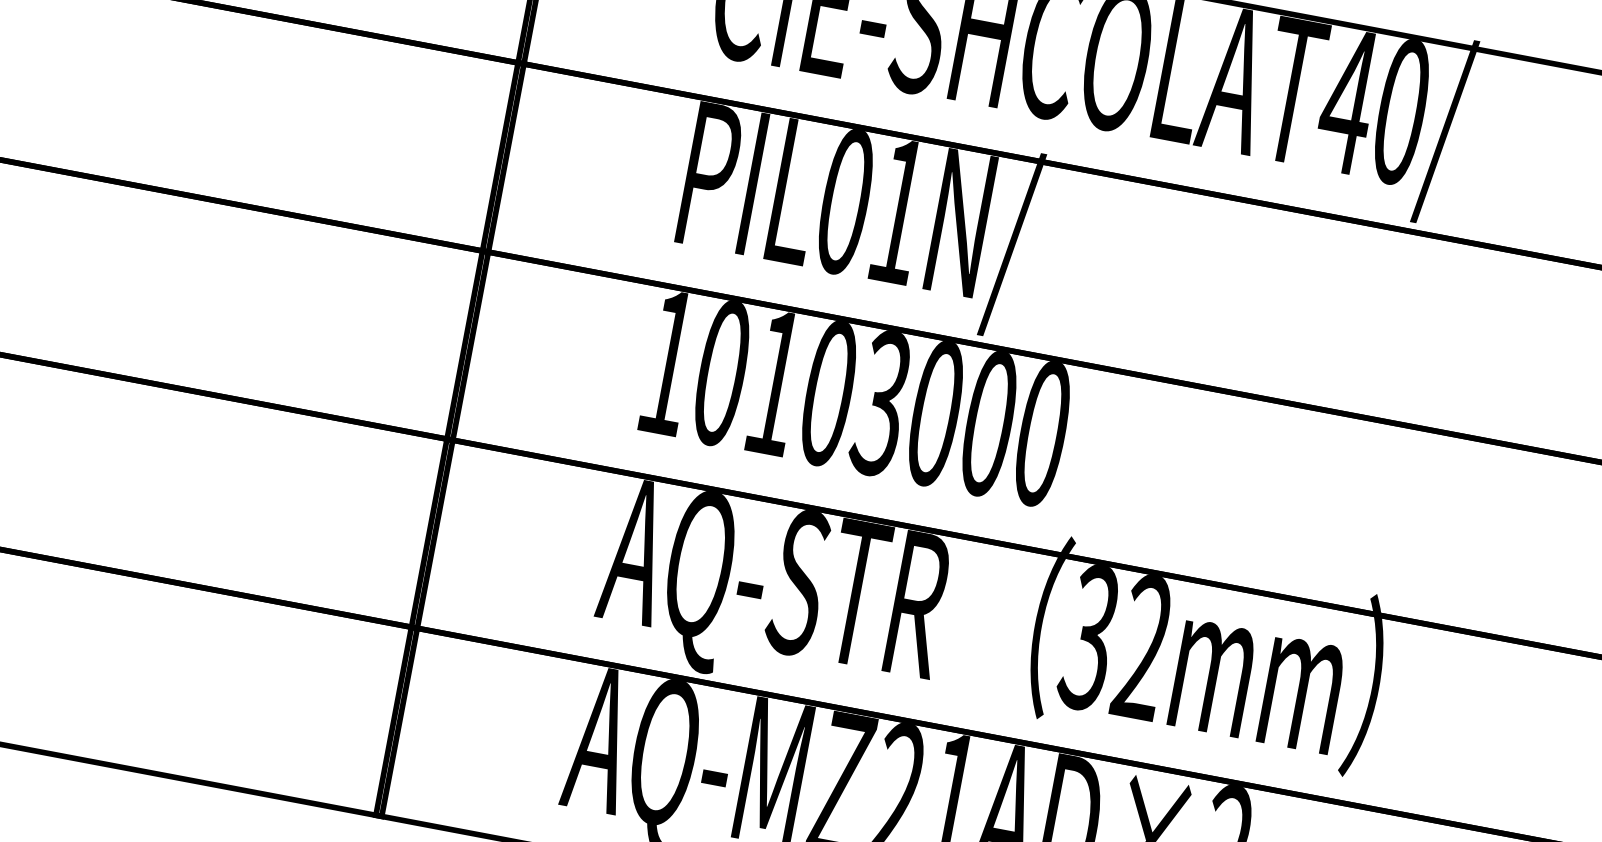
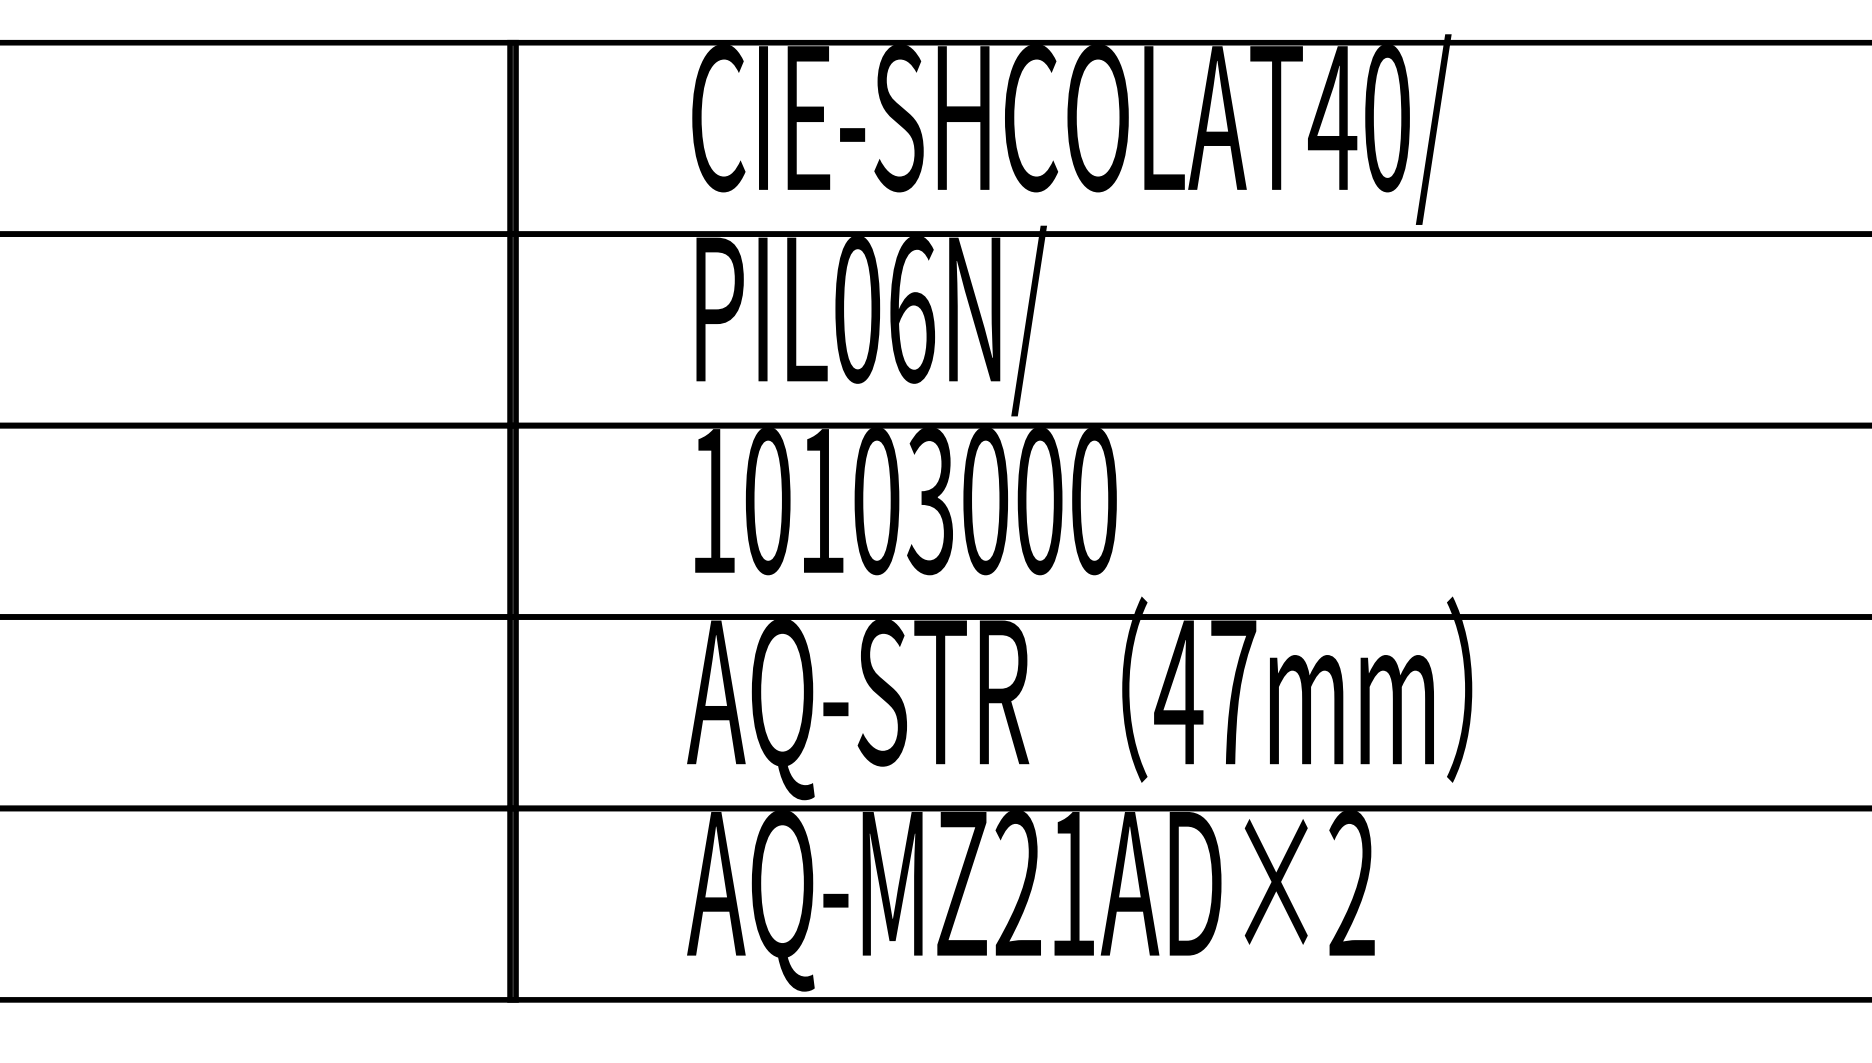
text: (899, 212) -> (912, 310), PIL01N/ -> PIL06N/
text: (1116, 643) -> (1205, 693), 32mm -> 47mm

